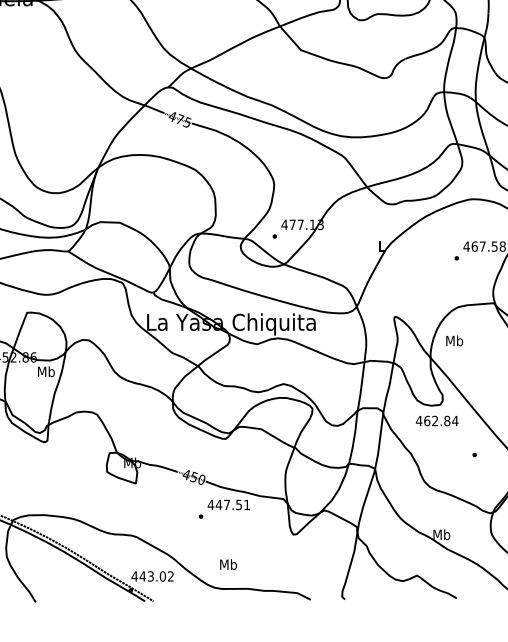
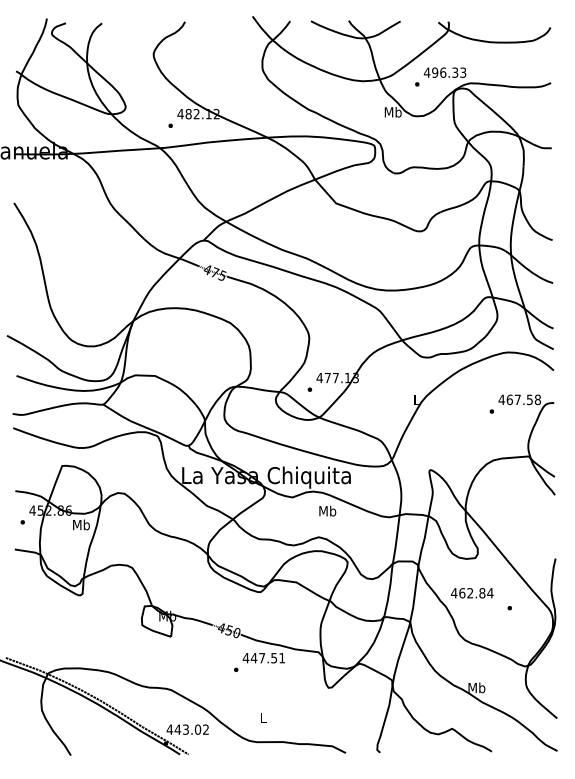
text: (454, 340) -> (327, 510), moved
text: (437, 421) -> (472, 593), moved
text: (228, 564) -> (263, 717), Mb -> L

